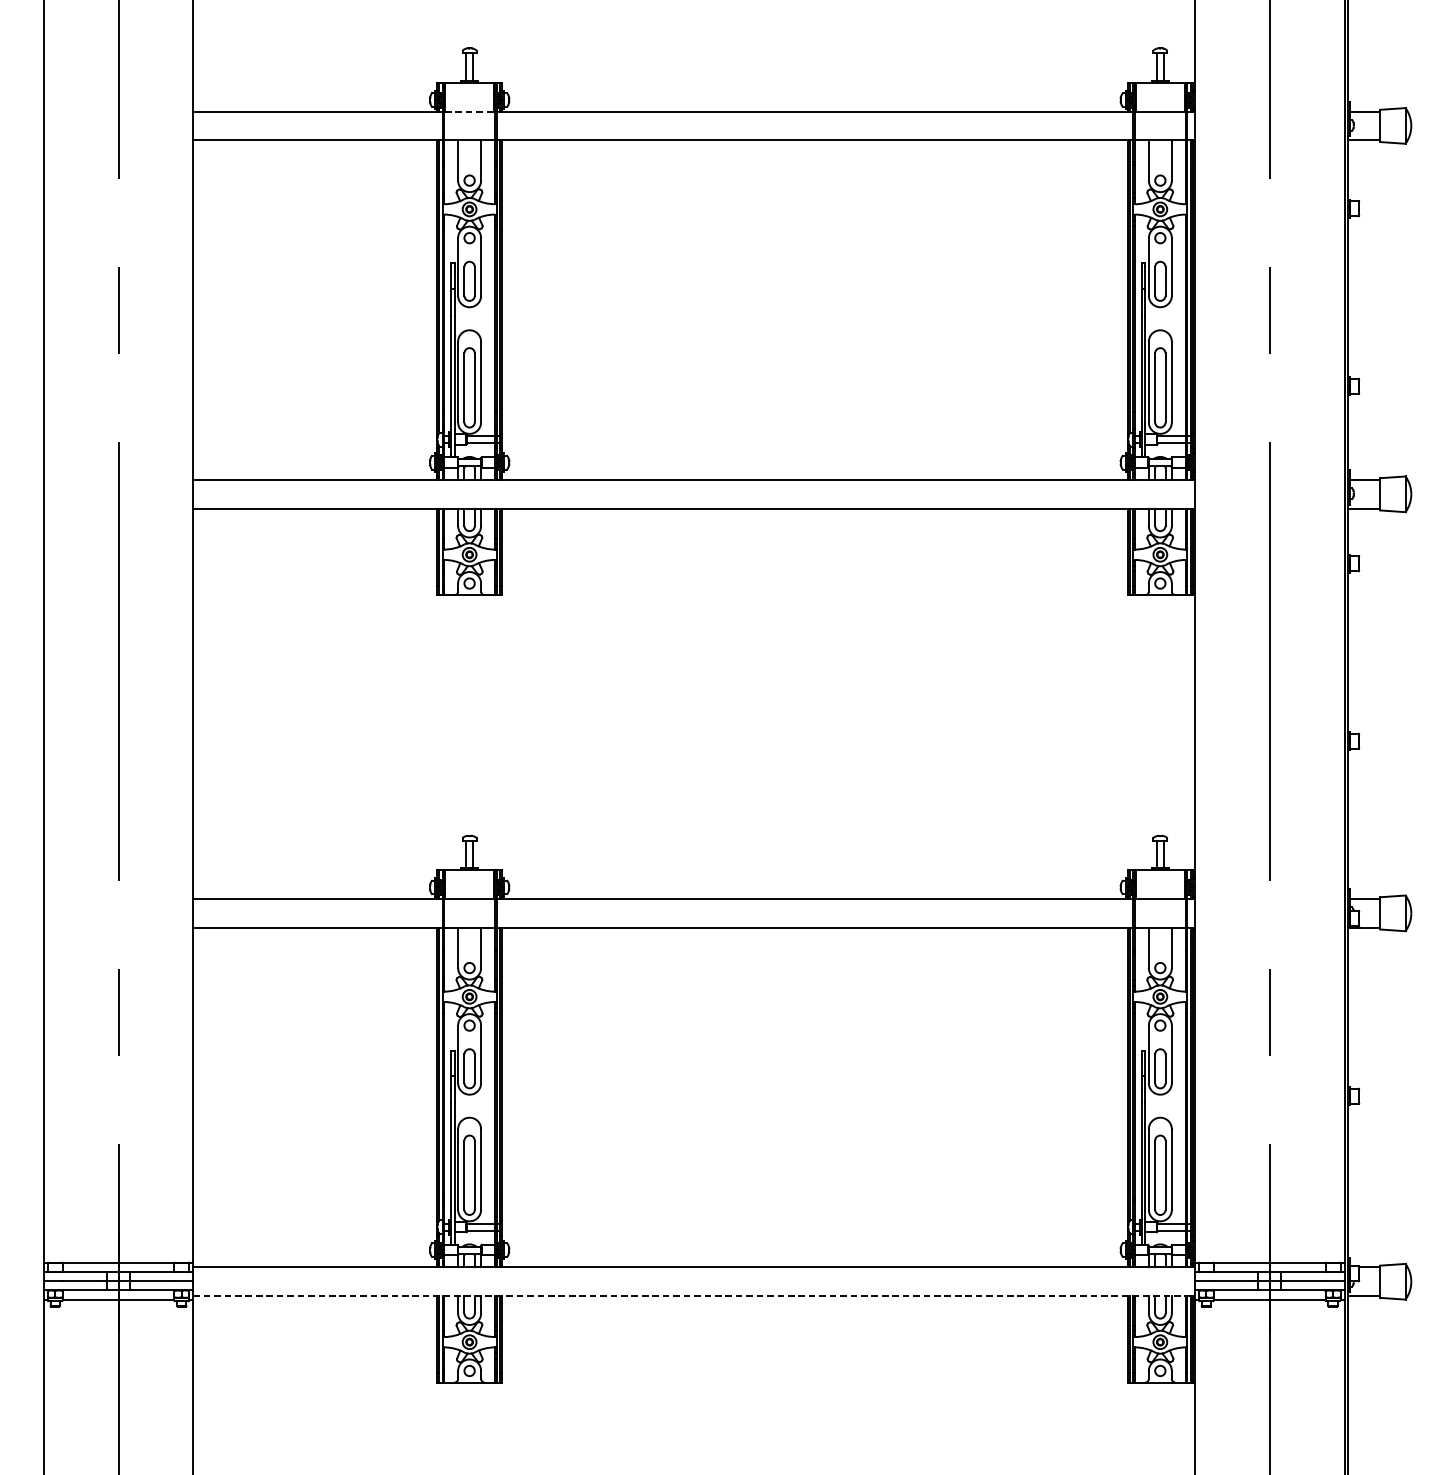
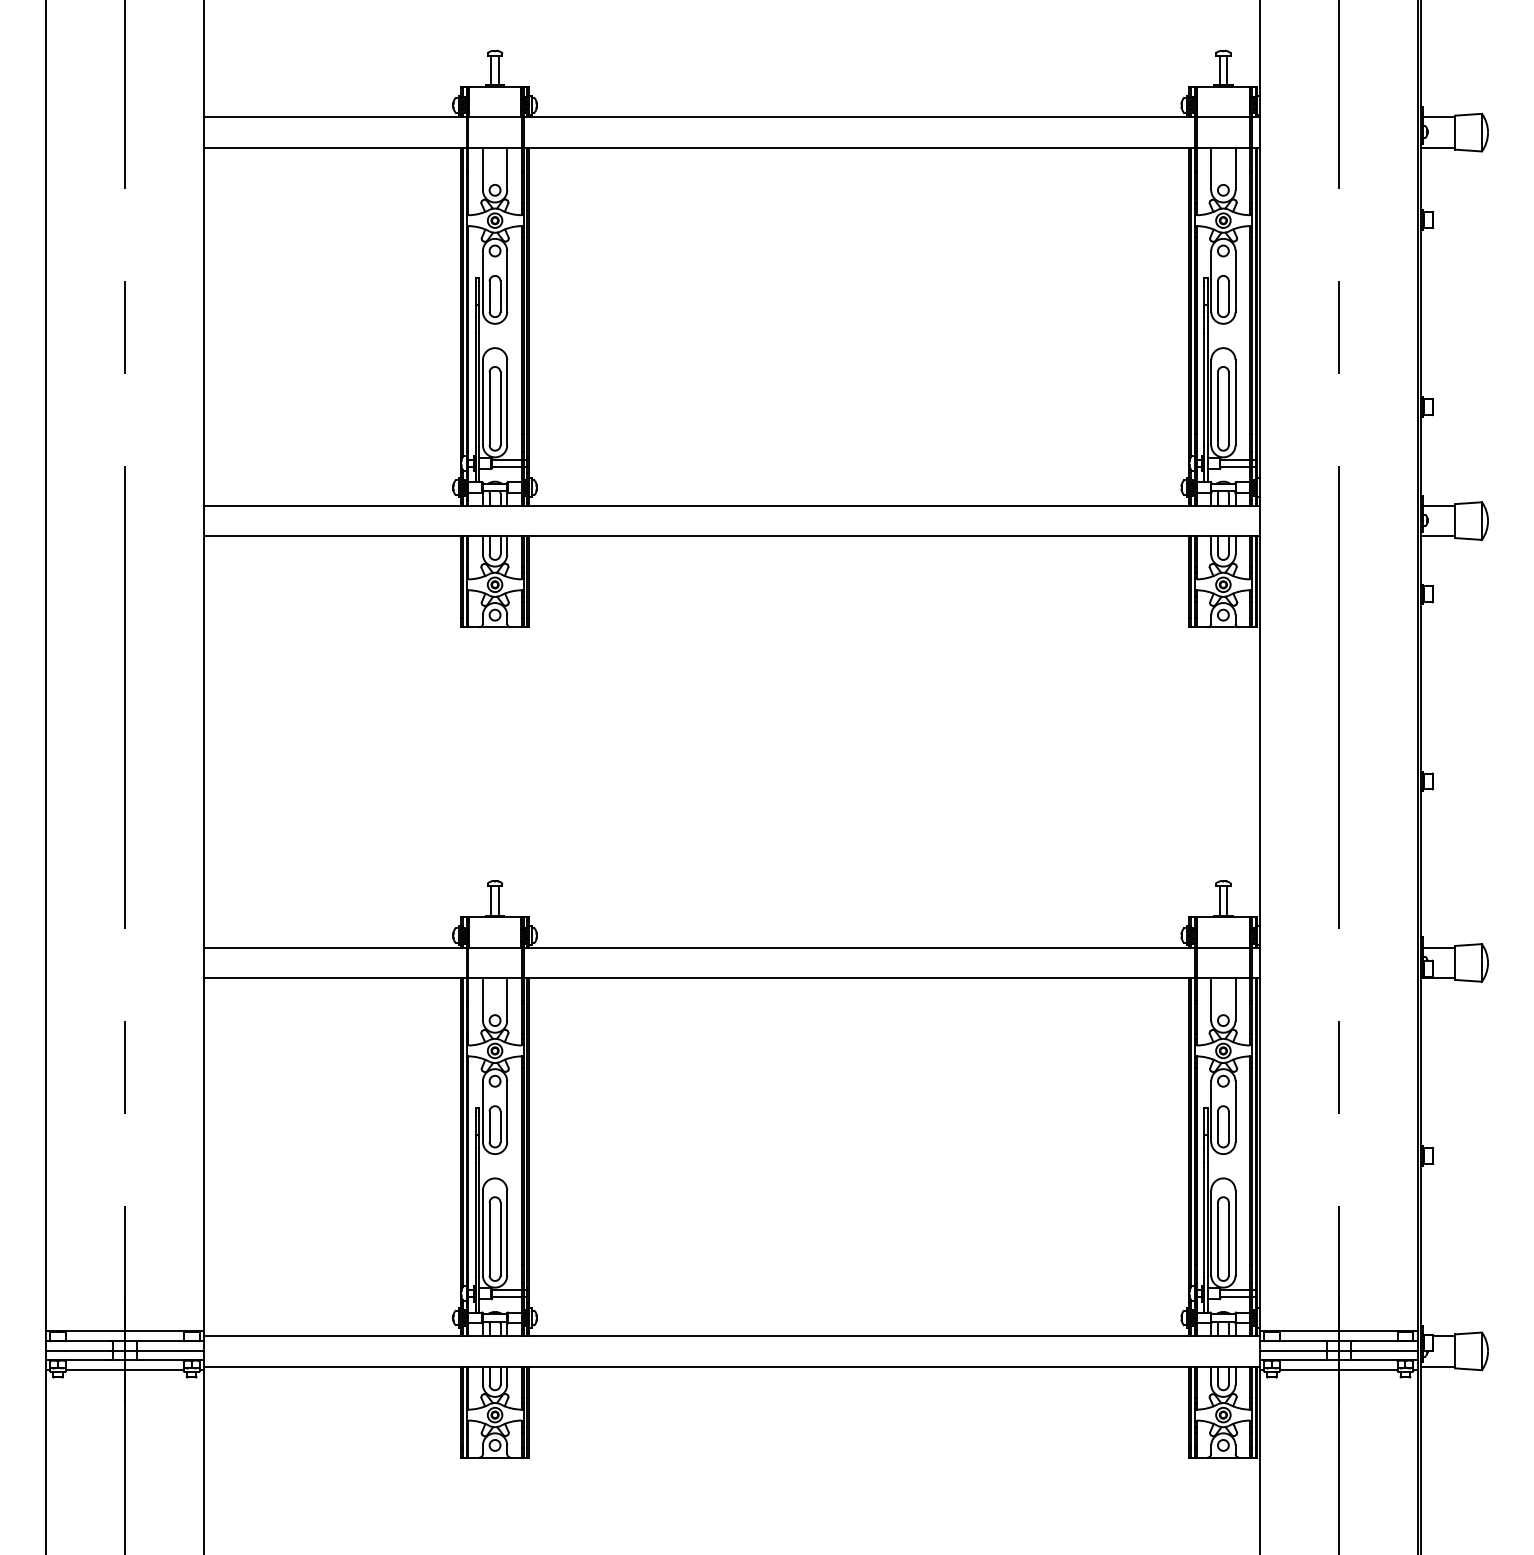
line: (470, 111) -> (495, 117), dashed -> solid
line: (694, 1296) -> (732, 1366), dashed -> solid

